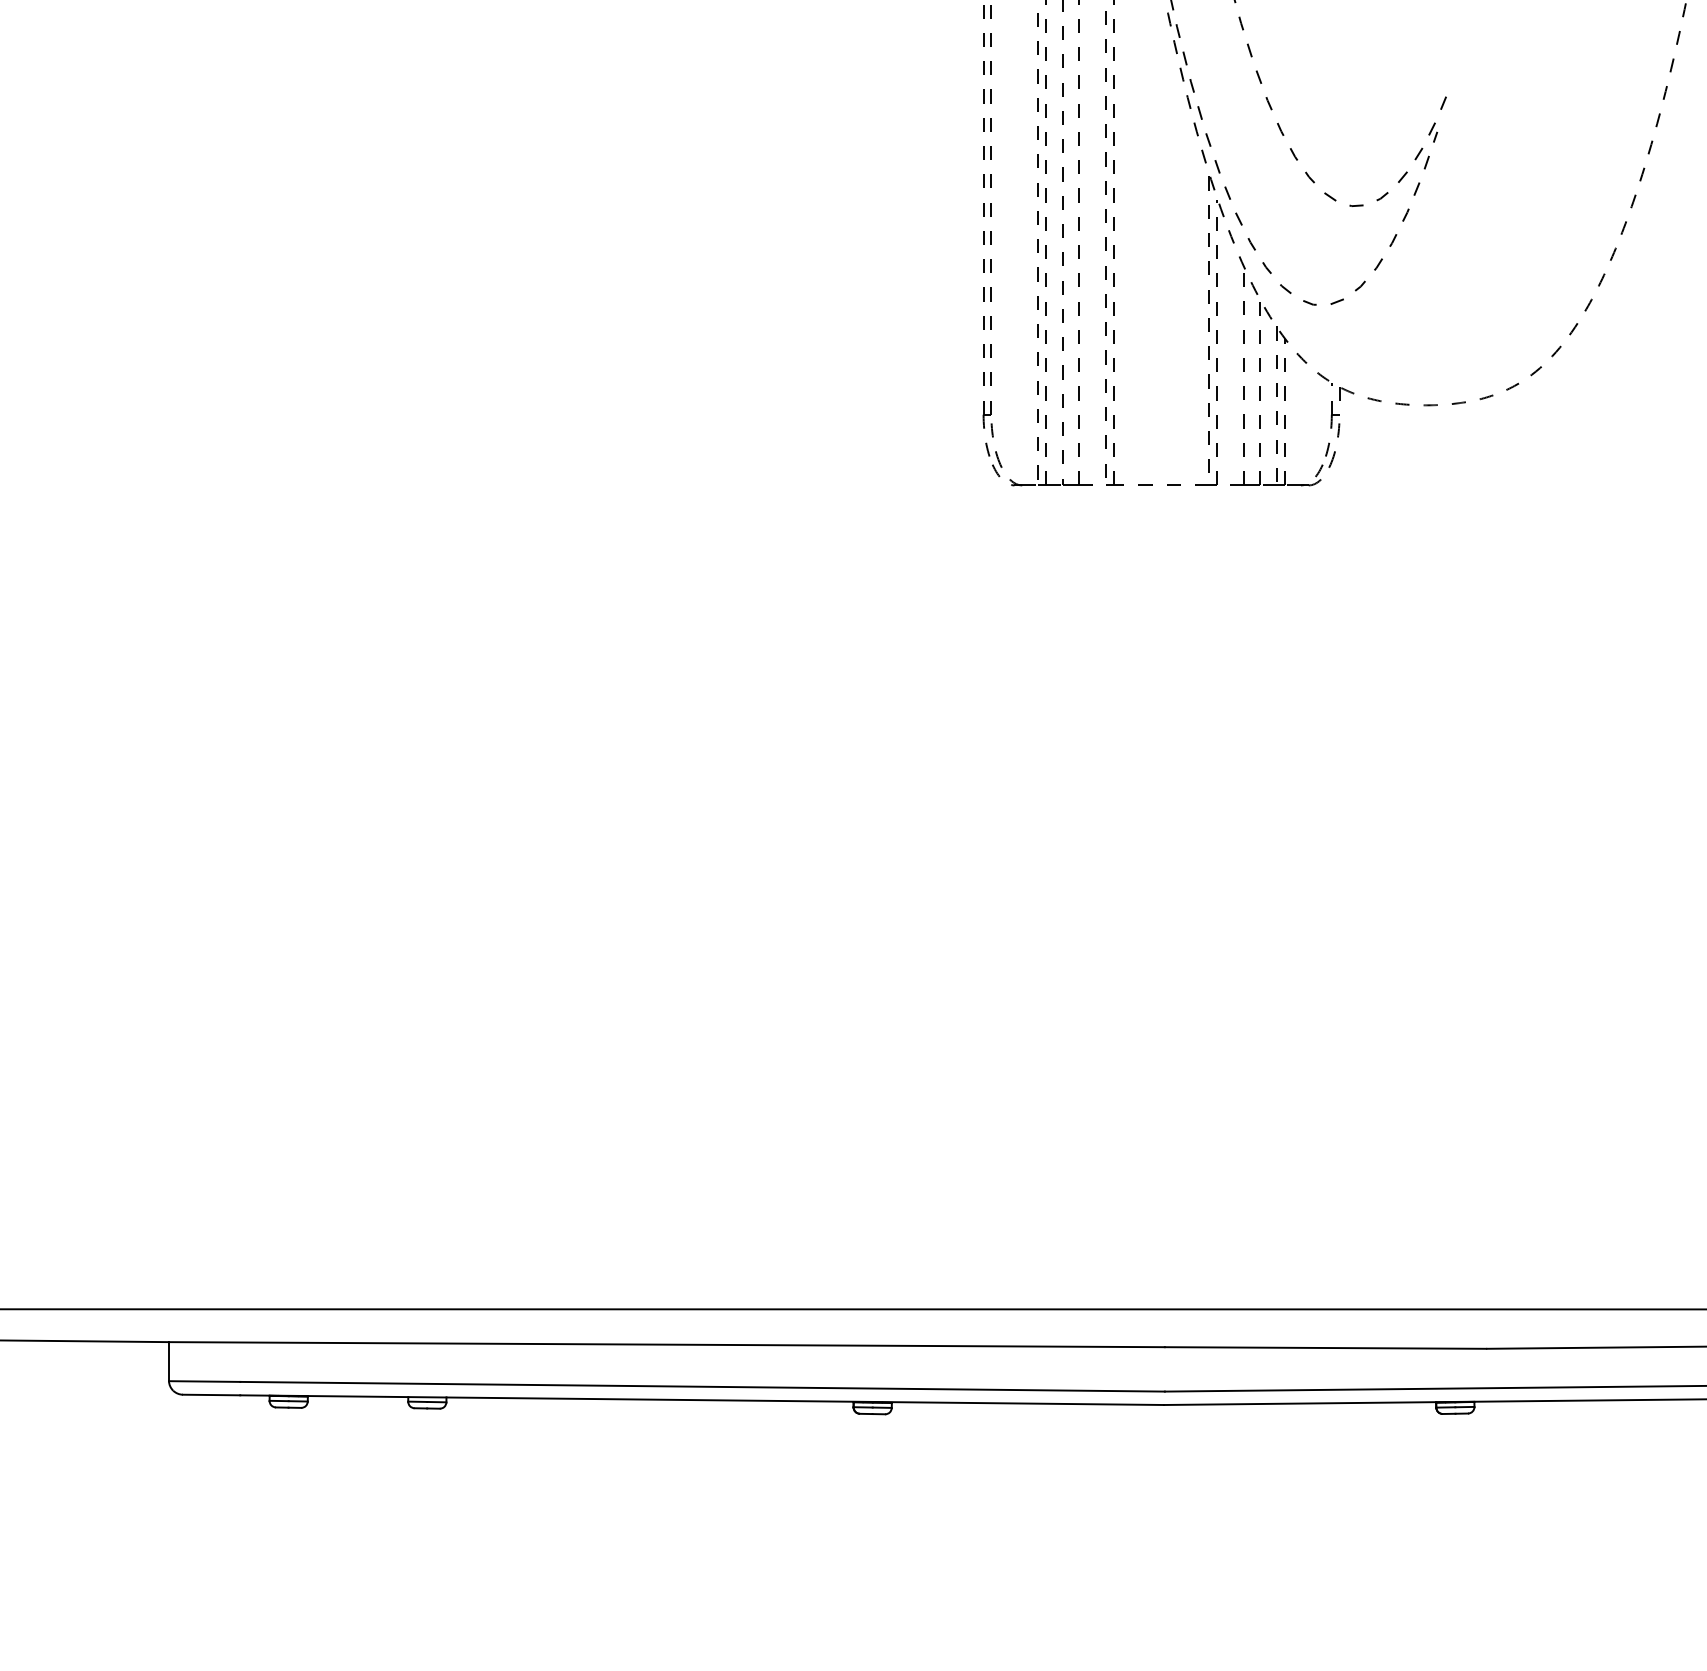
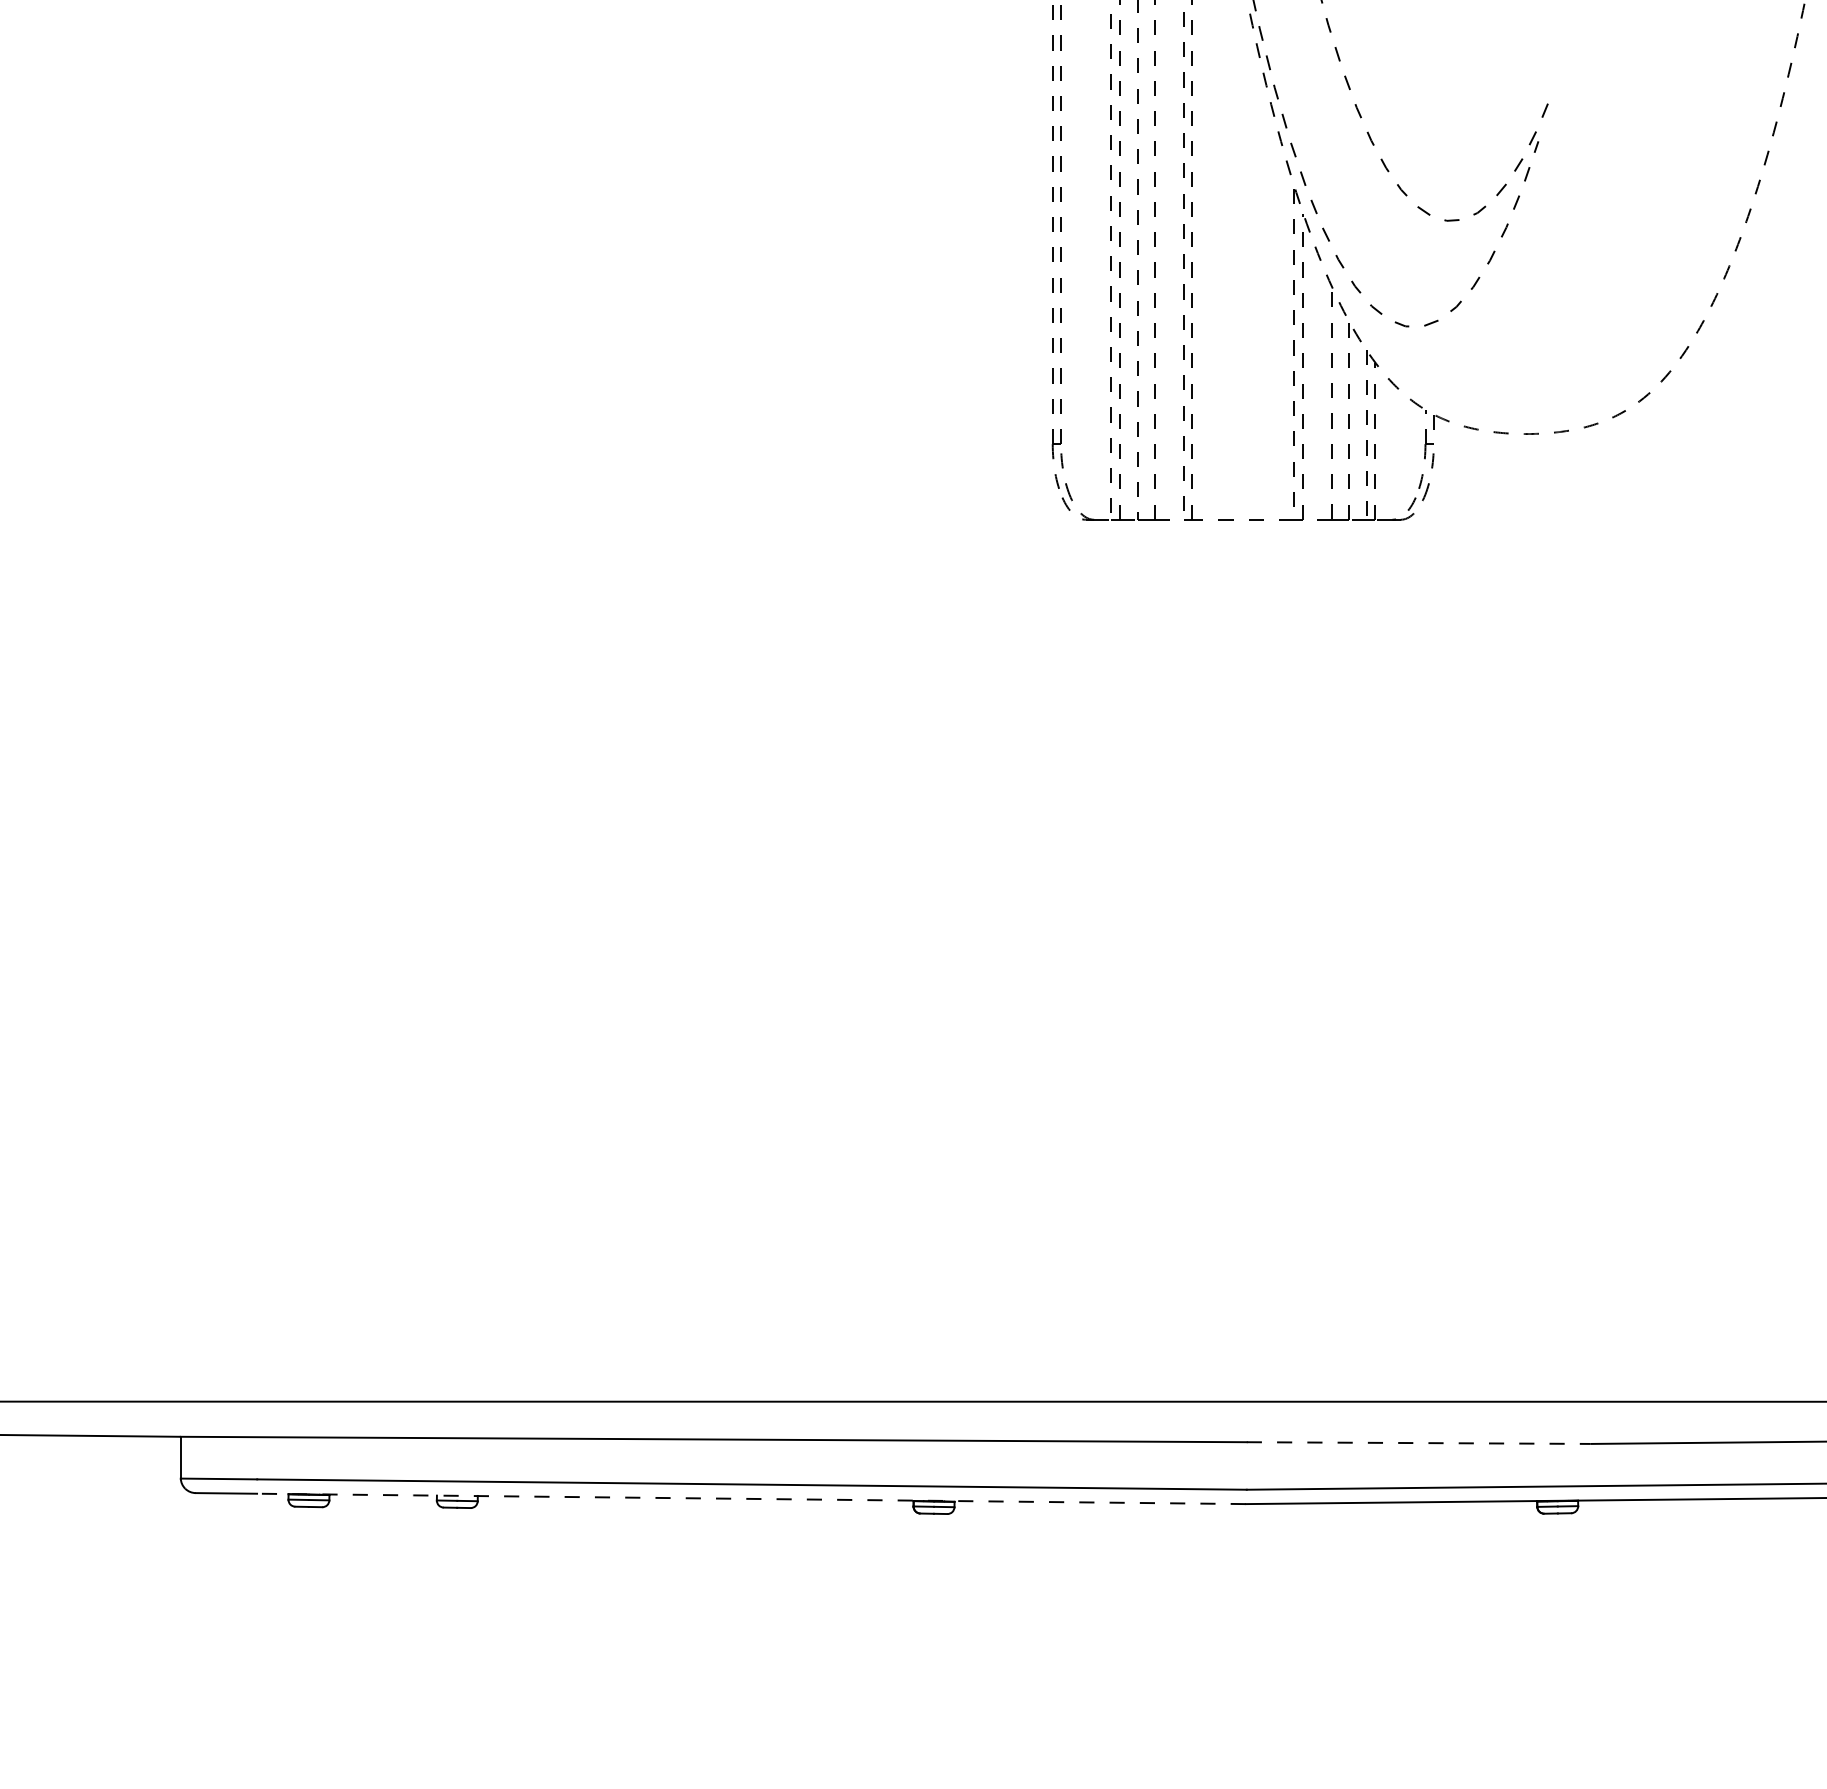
line: (1325, 1348) -> (1418, 1443), solid -> dashed
line: (702, 1400) -> (751, 1499), solid -> dashed

